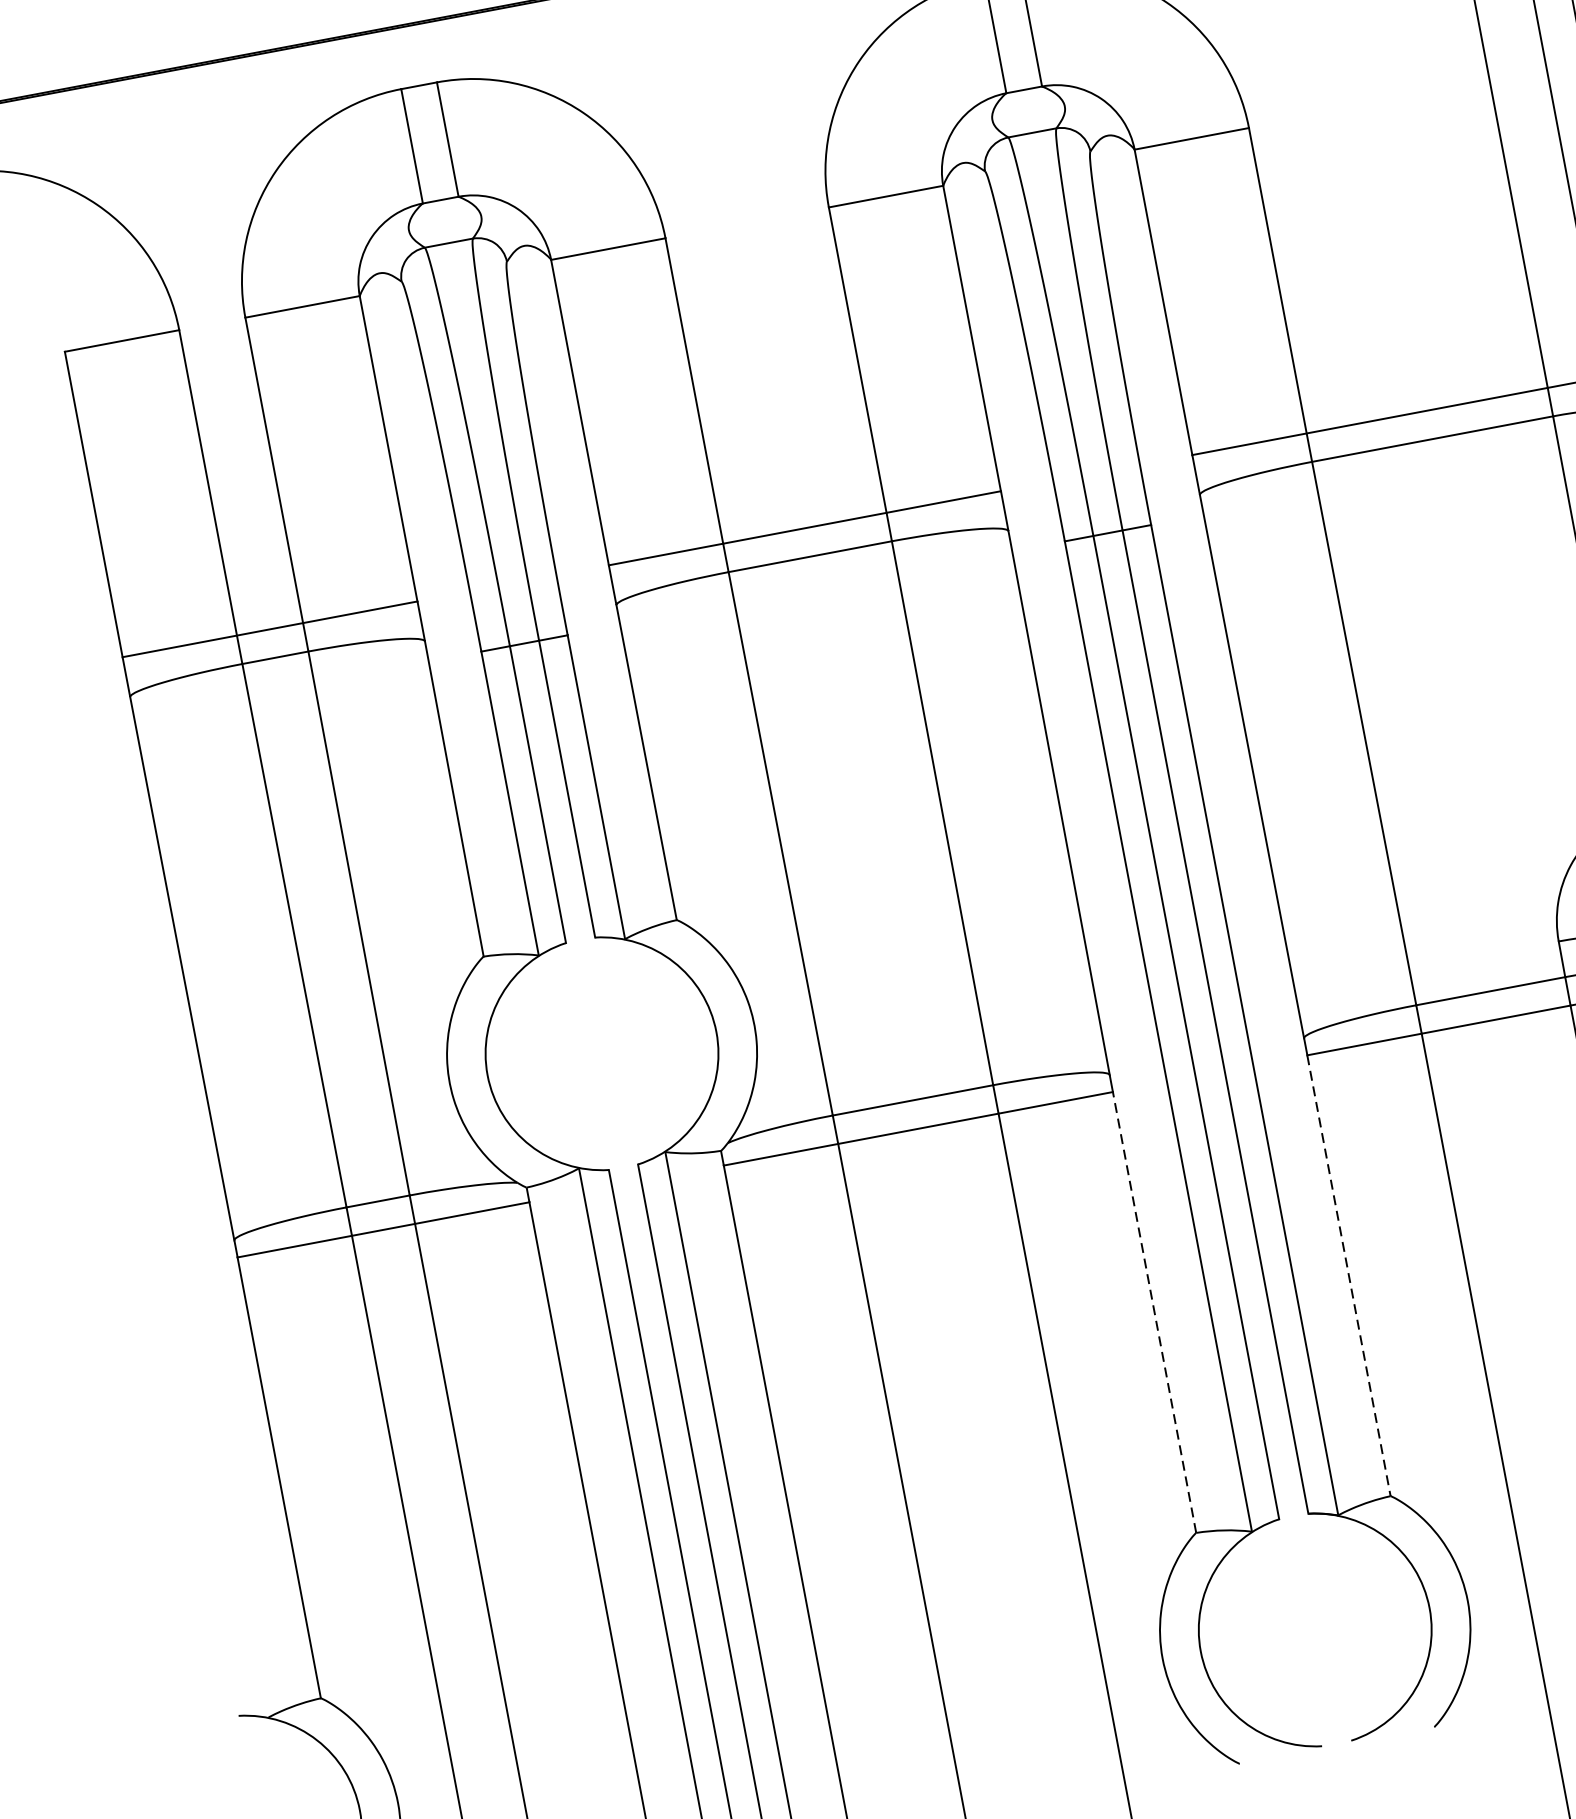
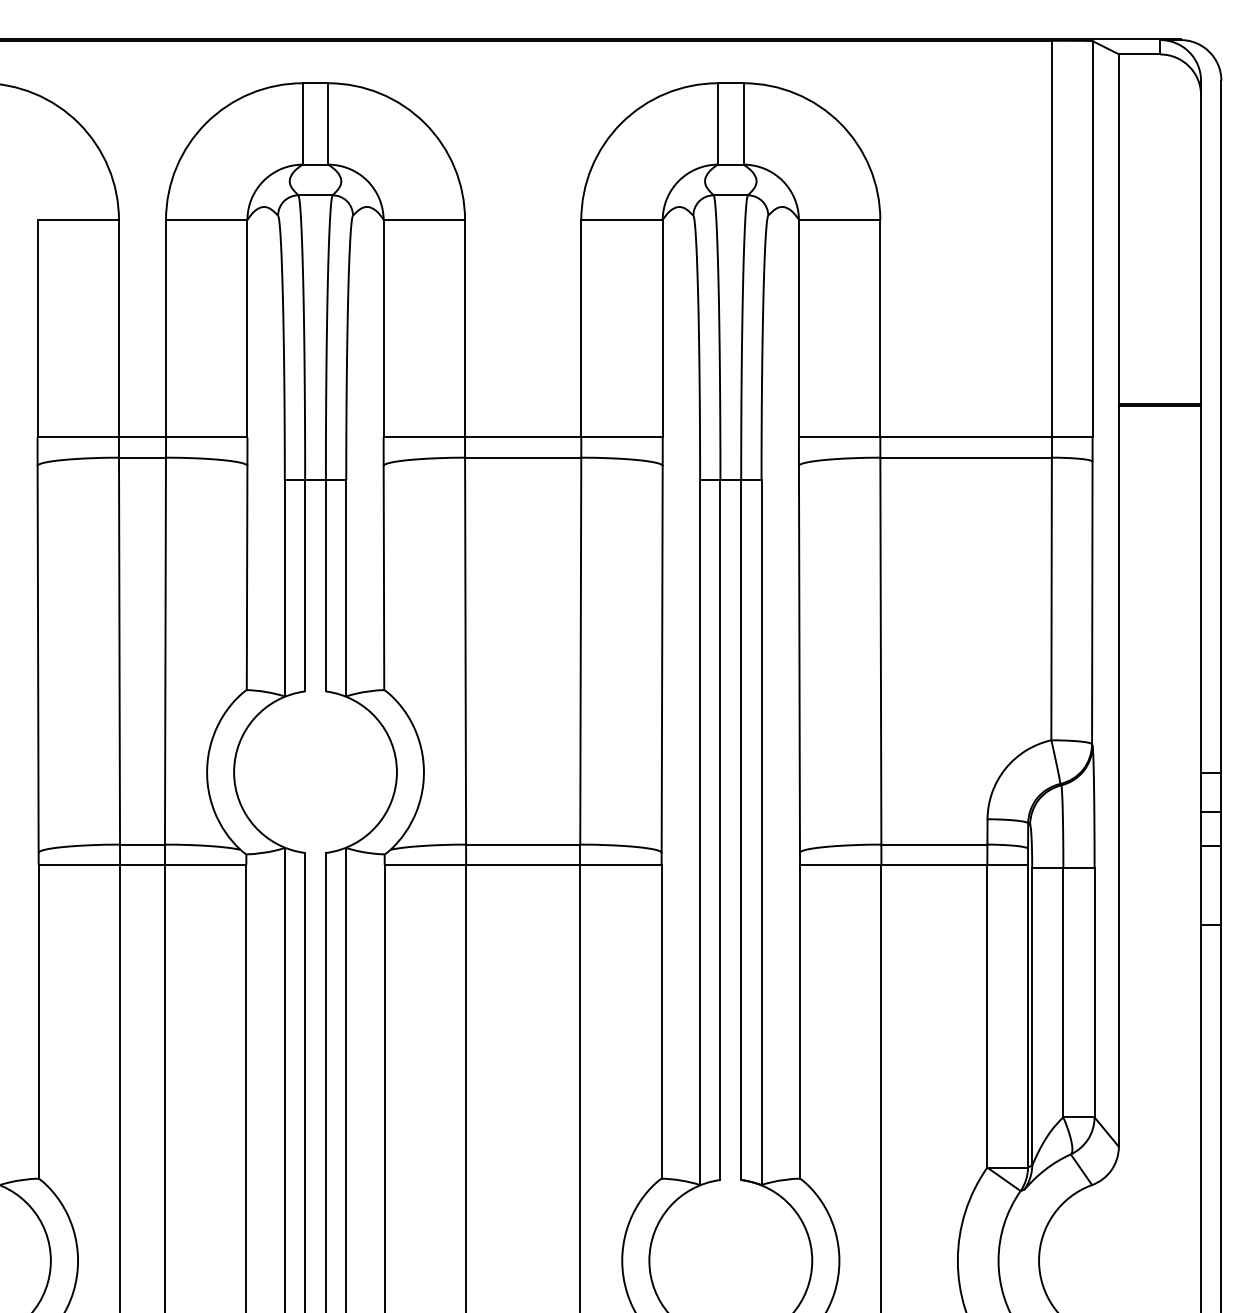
line: (1348, 1275) -> (799, 1021), dashed -> solid
line: (1154, 1312) -> (661, 1021), dashed -> solid

